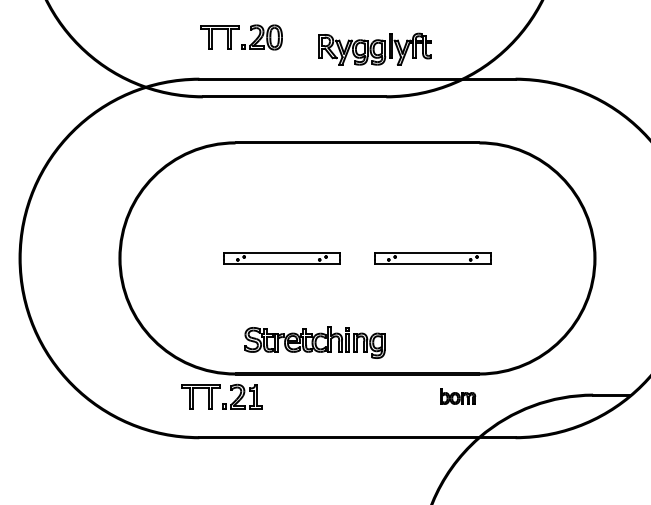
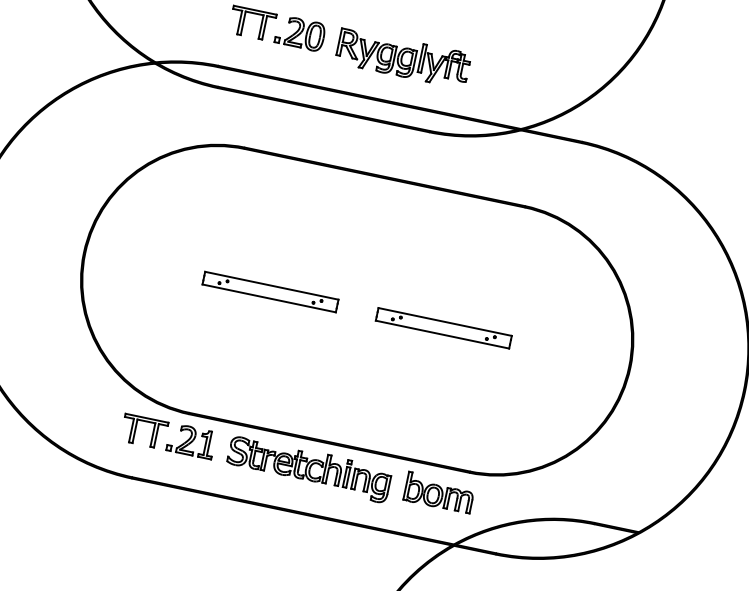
part: (374, 48) -> (402, 57), moved
part: (314, 342) -> (308, 468), moved
part: (457, 396) -> (438, 492), size x1.67

